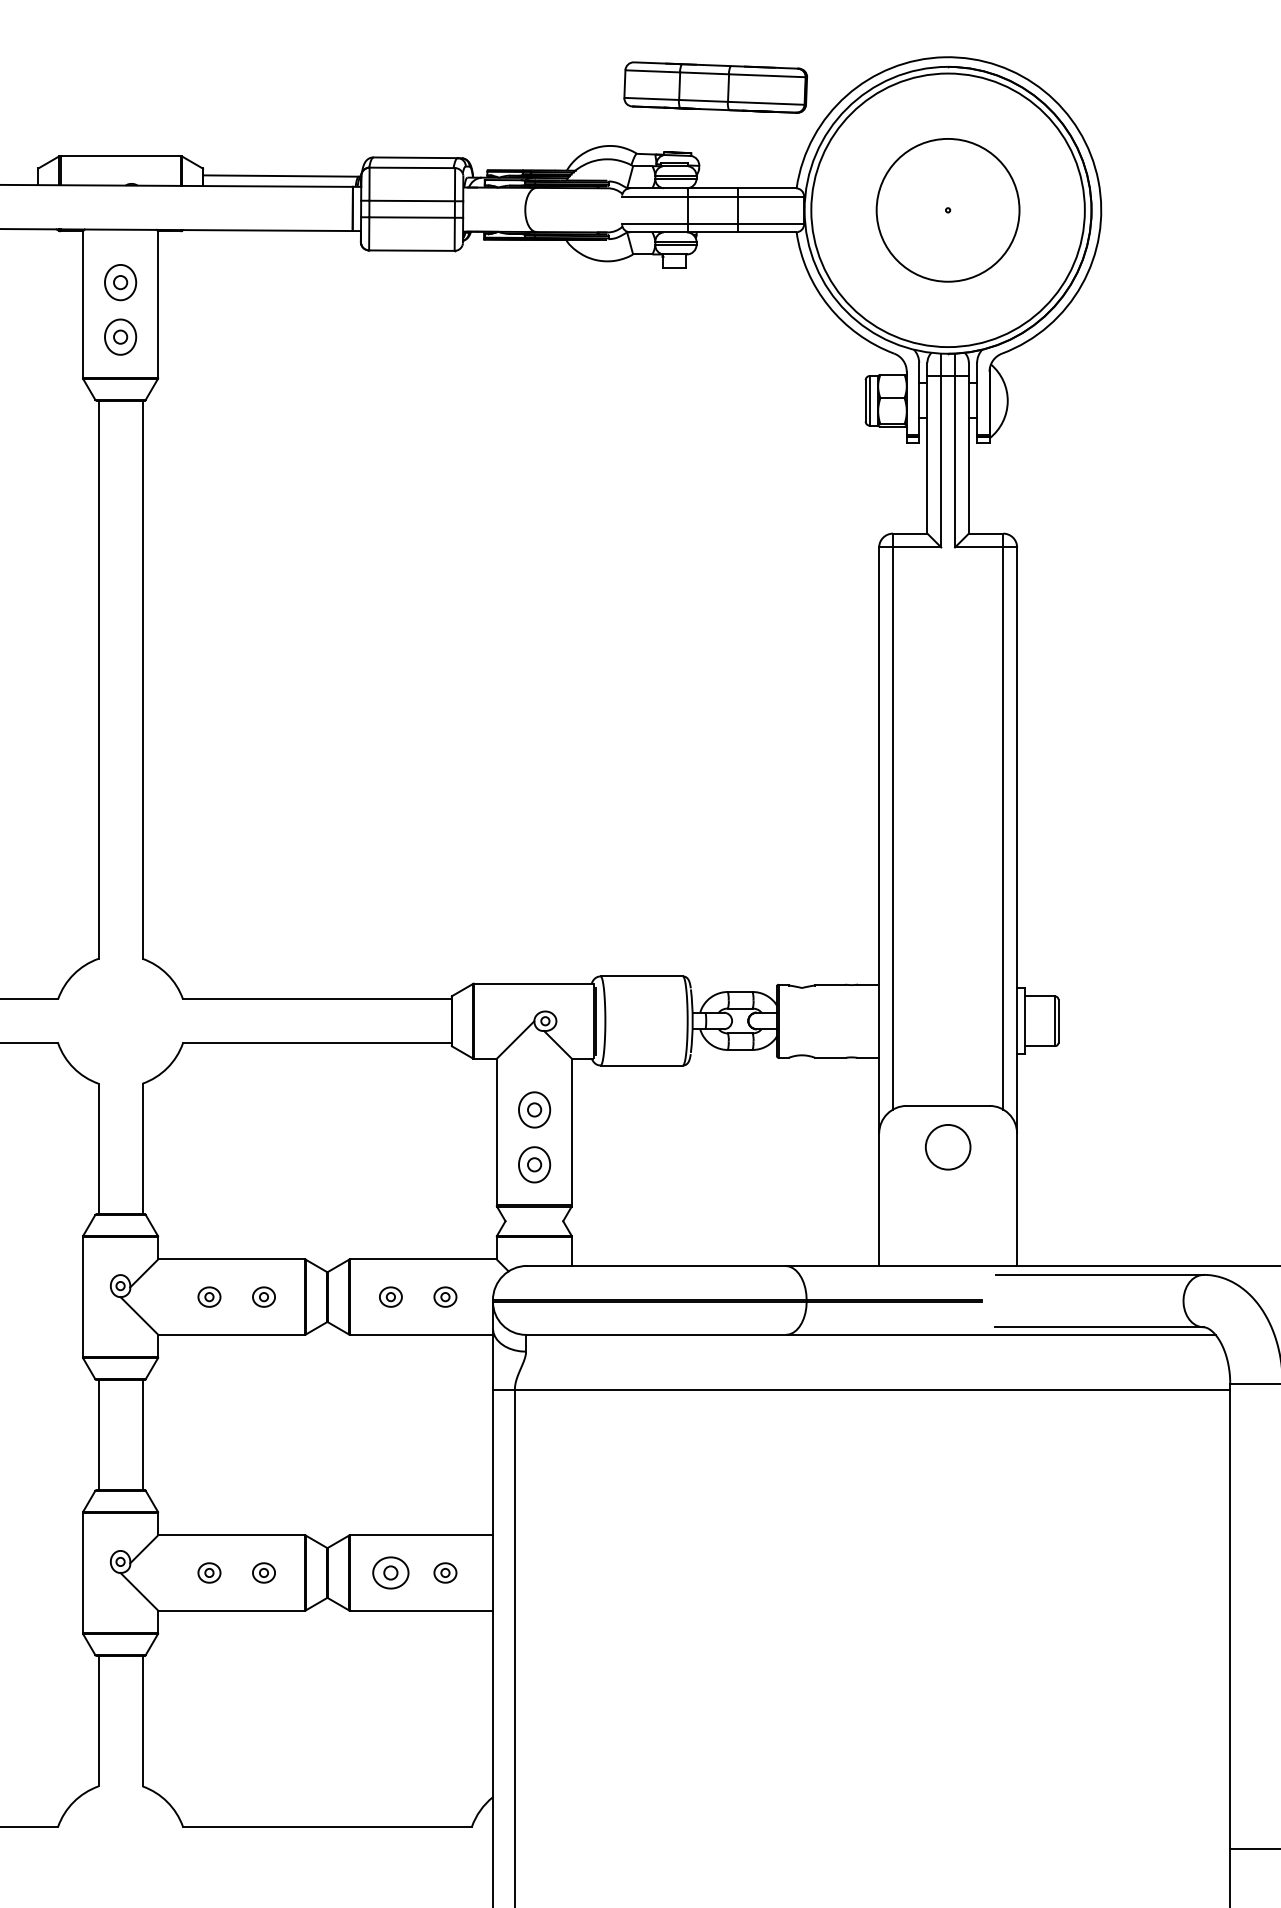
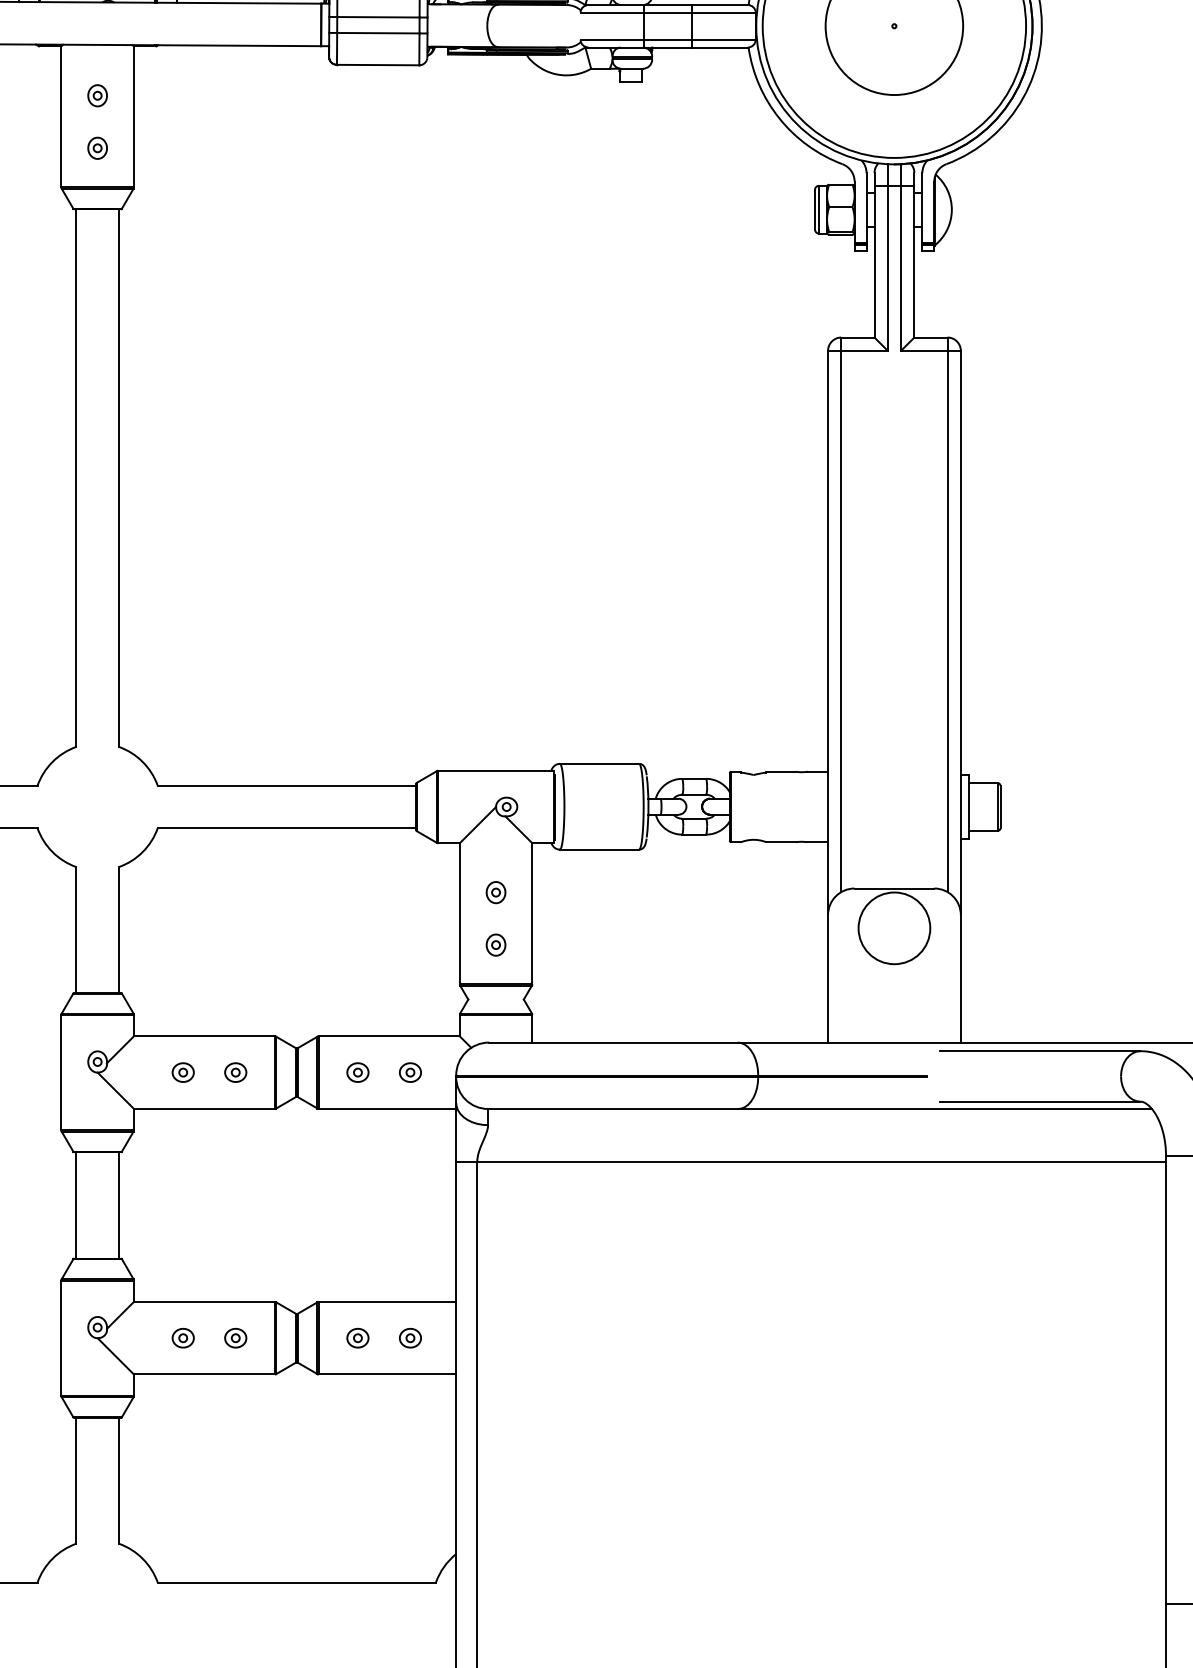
part: (120, 282) -> (97, 95), size x0.62
part: (120, 336) -> (97, 147), size x0.62
part: (533, 1110) -> (495, 892), size x0.62
circle: (947, 1147) -> (893, 928), size x1.67
part: (533, 1164) -> (495, 944), size x0.62
part: (390, 1572) -> (357, 1337), size x0.62

